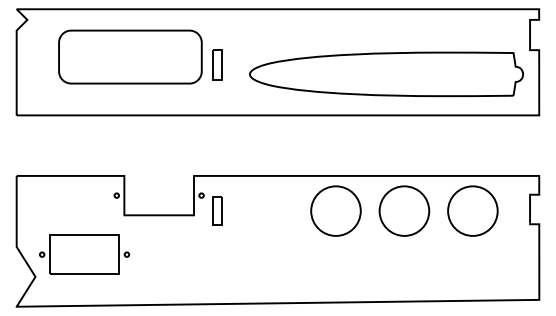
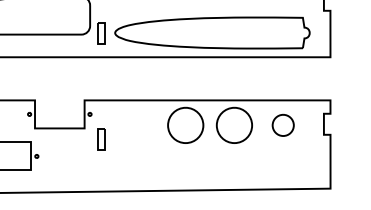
part: (217, 64) -> (101, 33), moved
part: (386, 74) -> (212, 33), moved
part: (217, 210) -> (101, 139), moved
part: (472, 210) -> (282, 124), size x0.6

